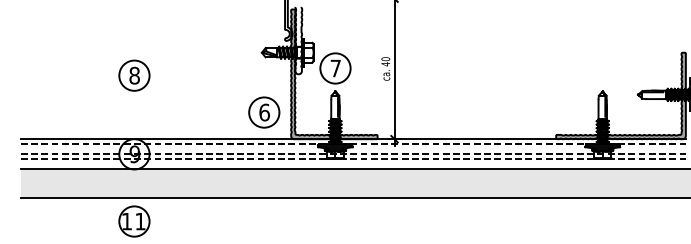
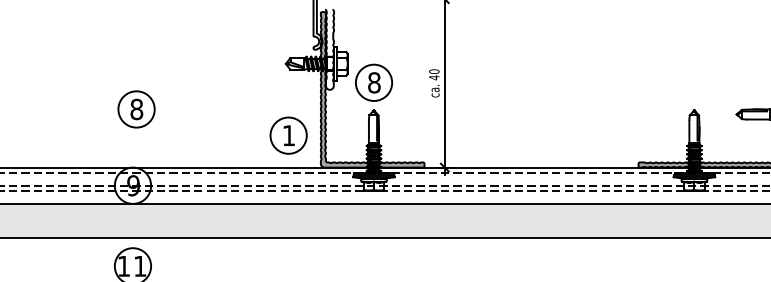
text: (335, 68) -> (374, 82), 7 -> 8
part: (134, 75) -> (136, 109), moved
text: (264, 112) -> (288, 135), 6 -> 1

